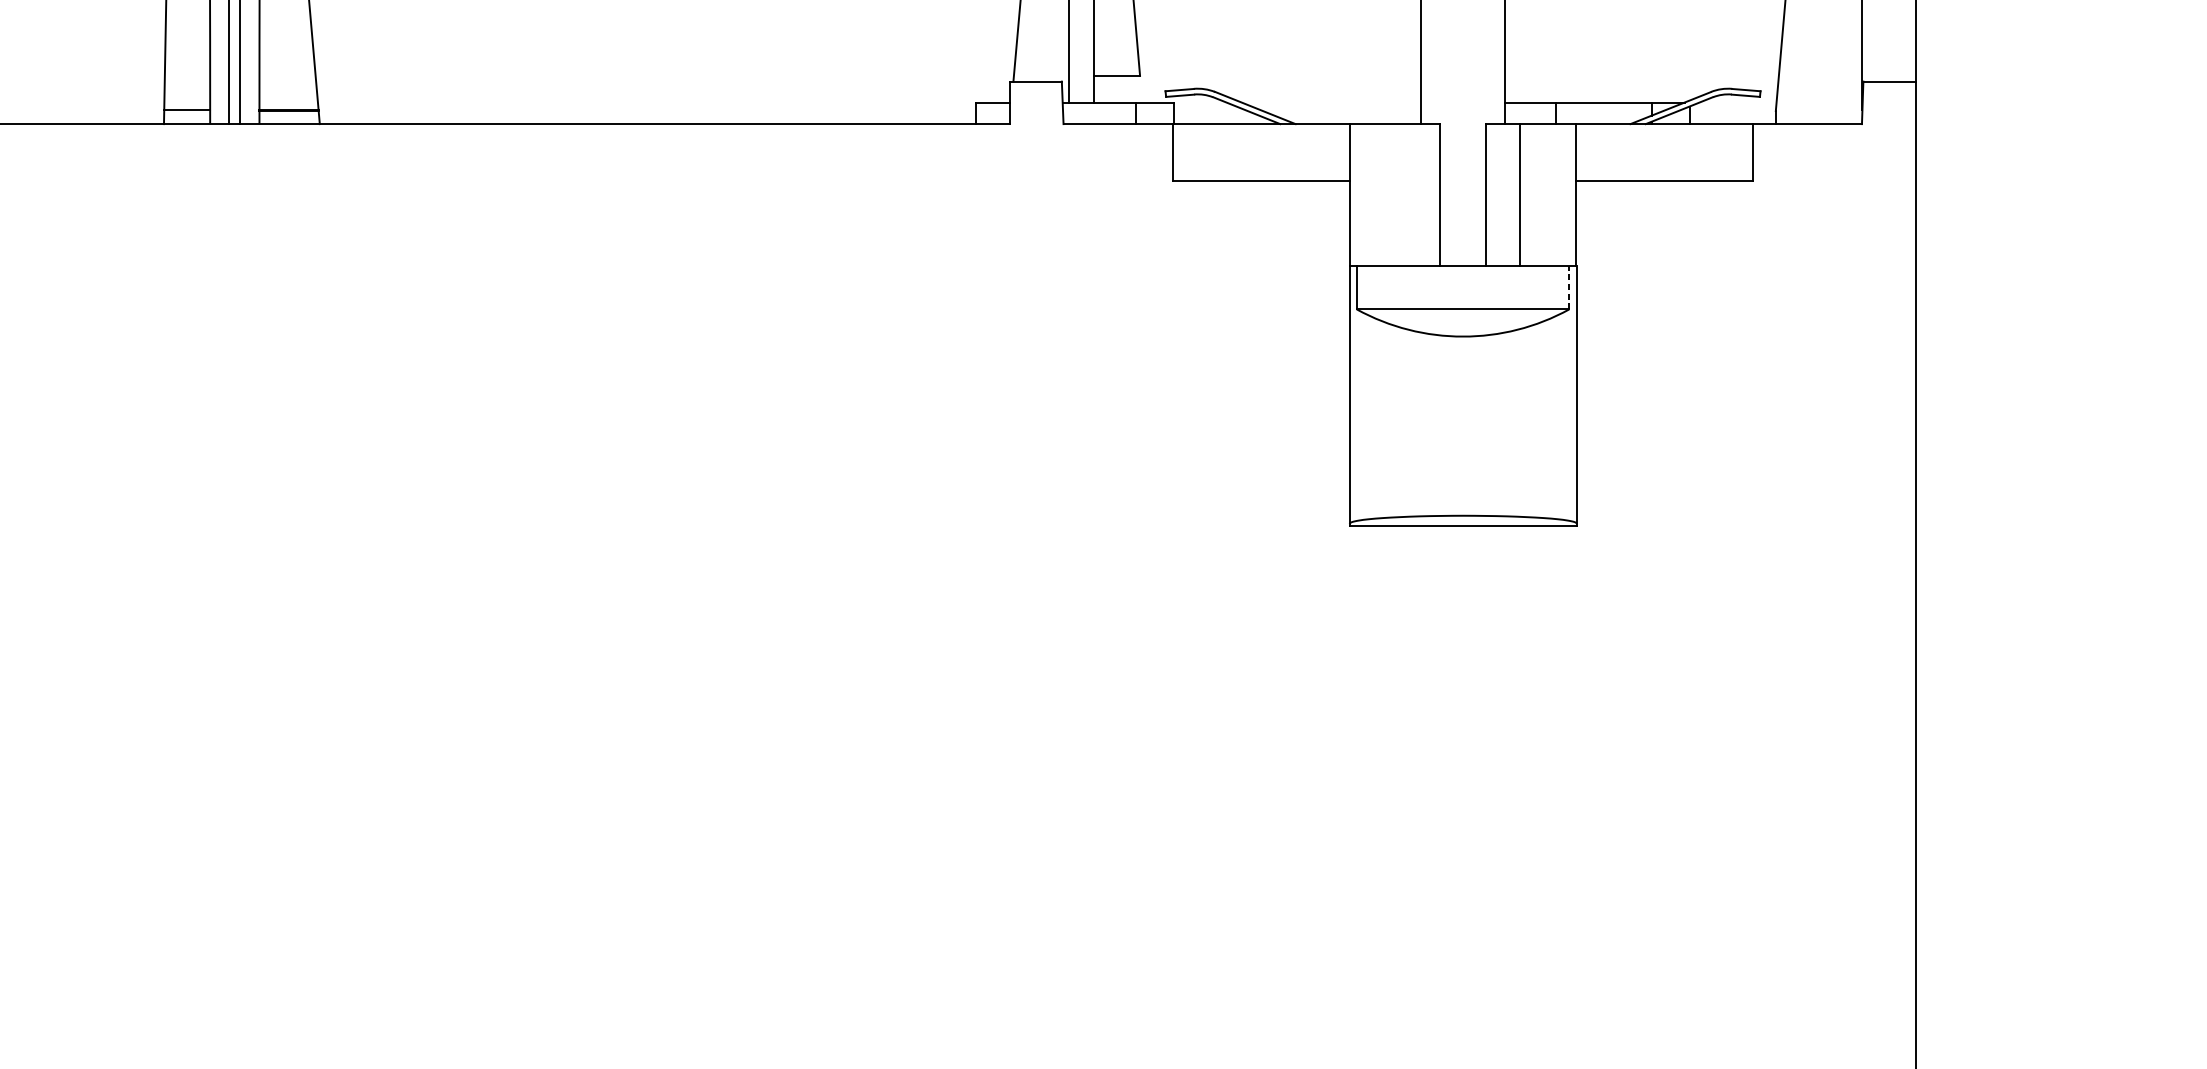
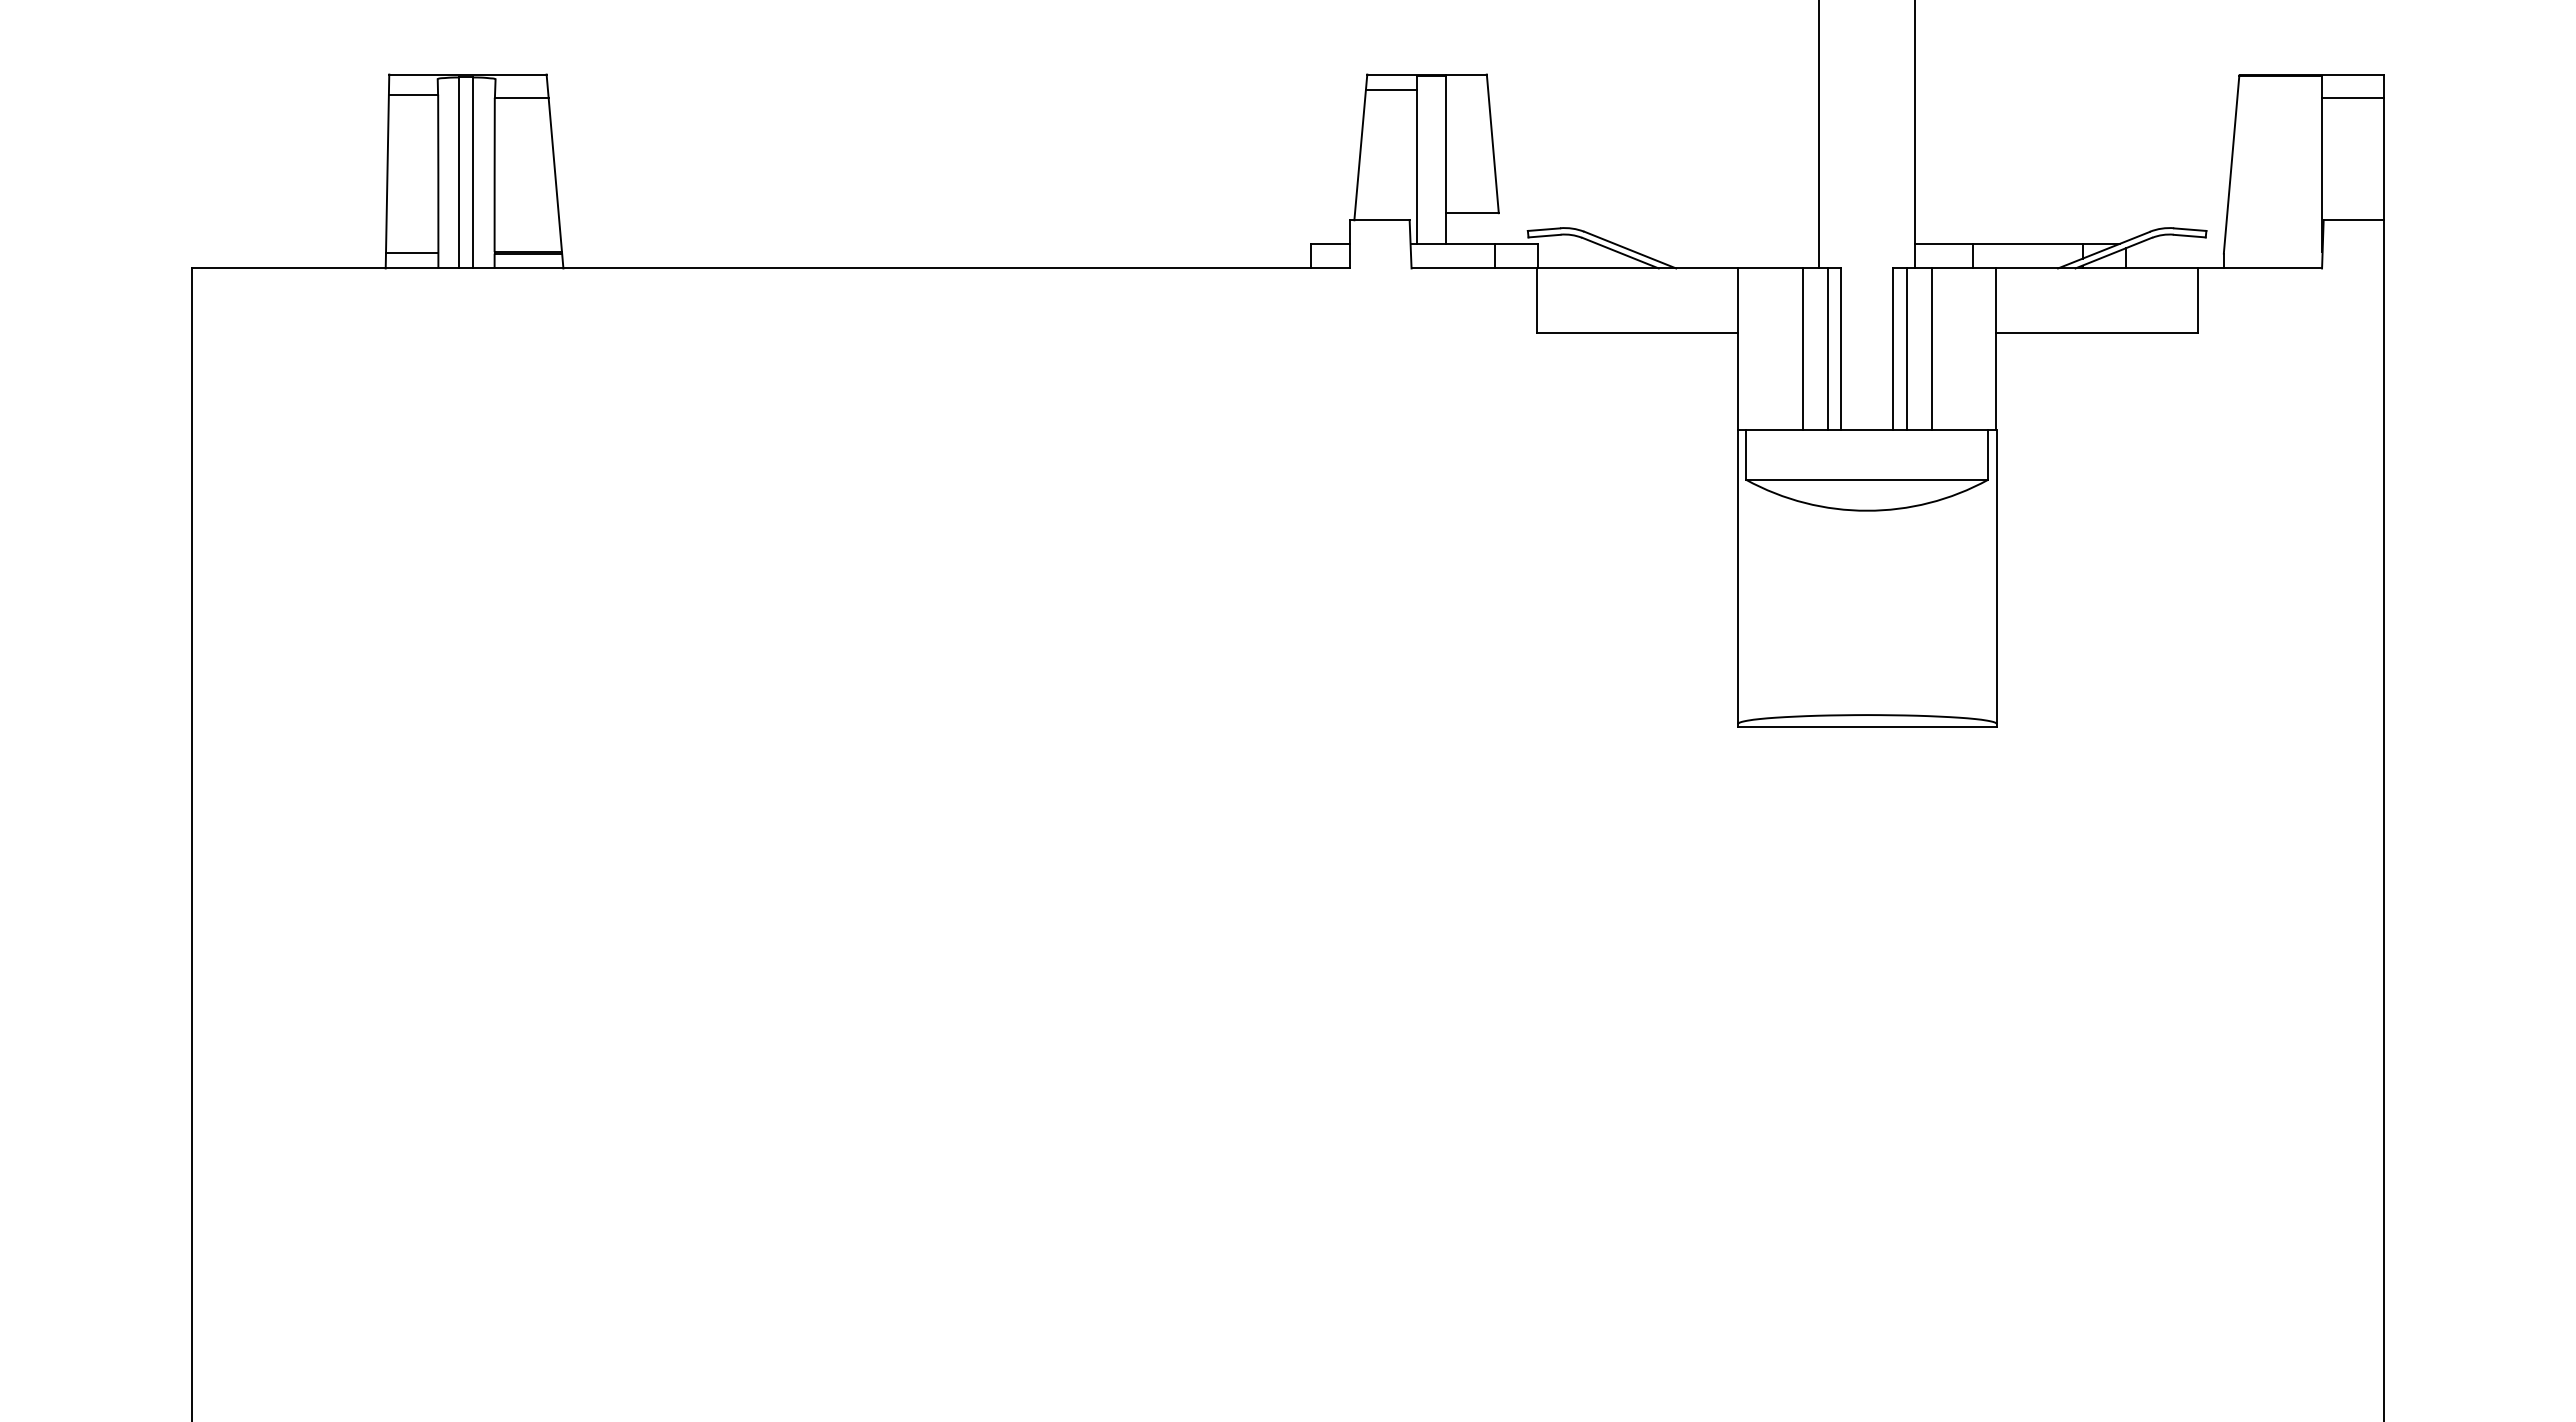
line: (1406, 195) -> (1802, 349), added
line: (1428, 195) -> (1827, 349), added
line: (1497, 195) -> (1906, 349), added
line: (1569, 287) -> (1988, 454), dashed -> solid

